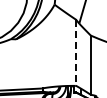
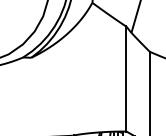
line: (75, 53) -> (125, 80), dashed -> solid

